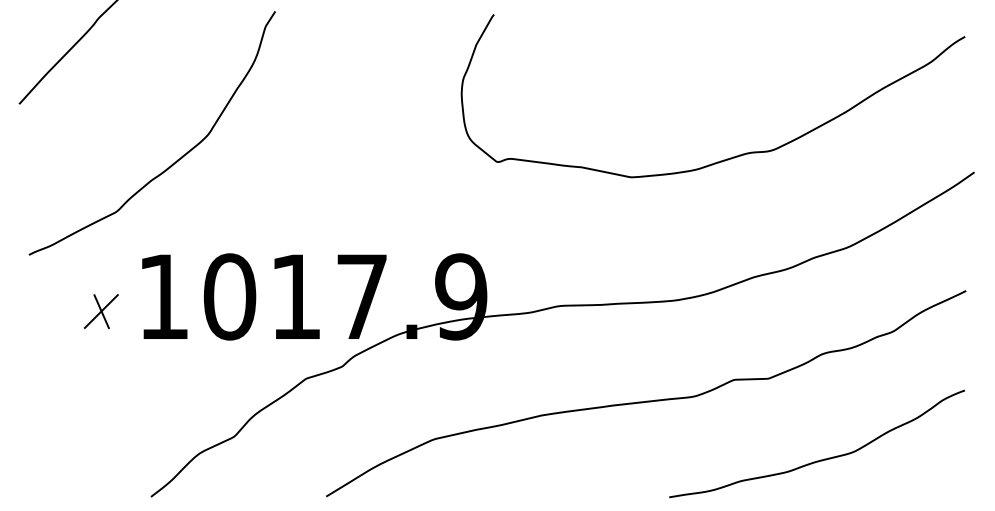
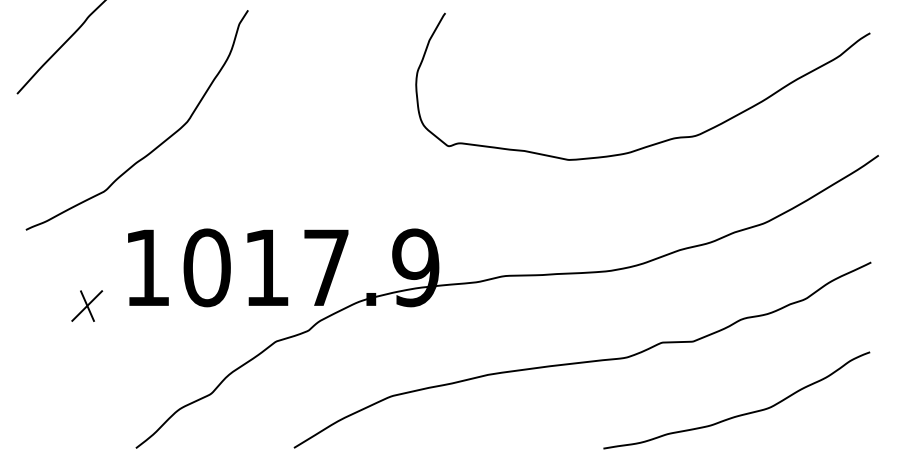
part: (101, 310) -> (87, 305), moved

